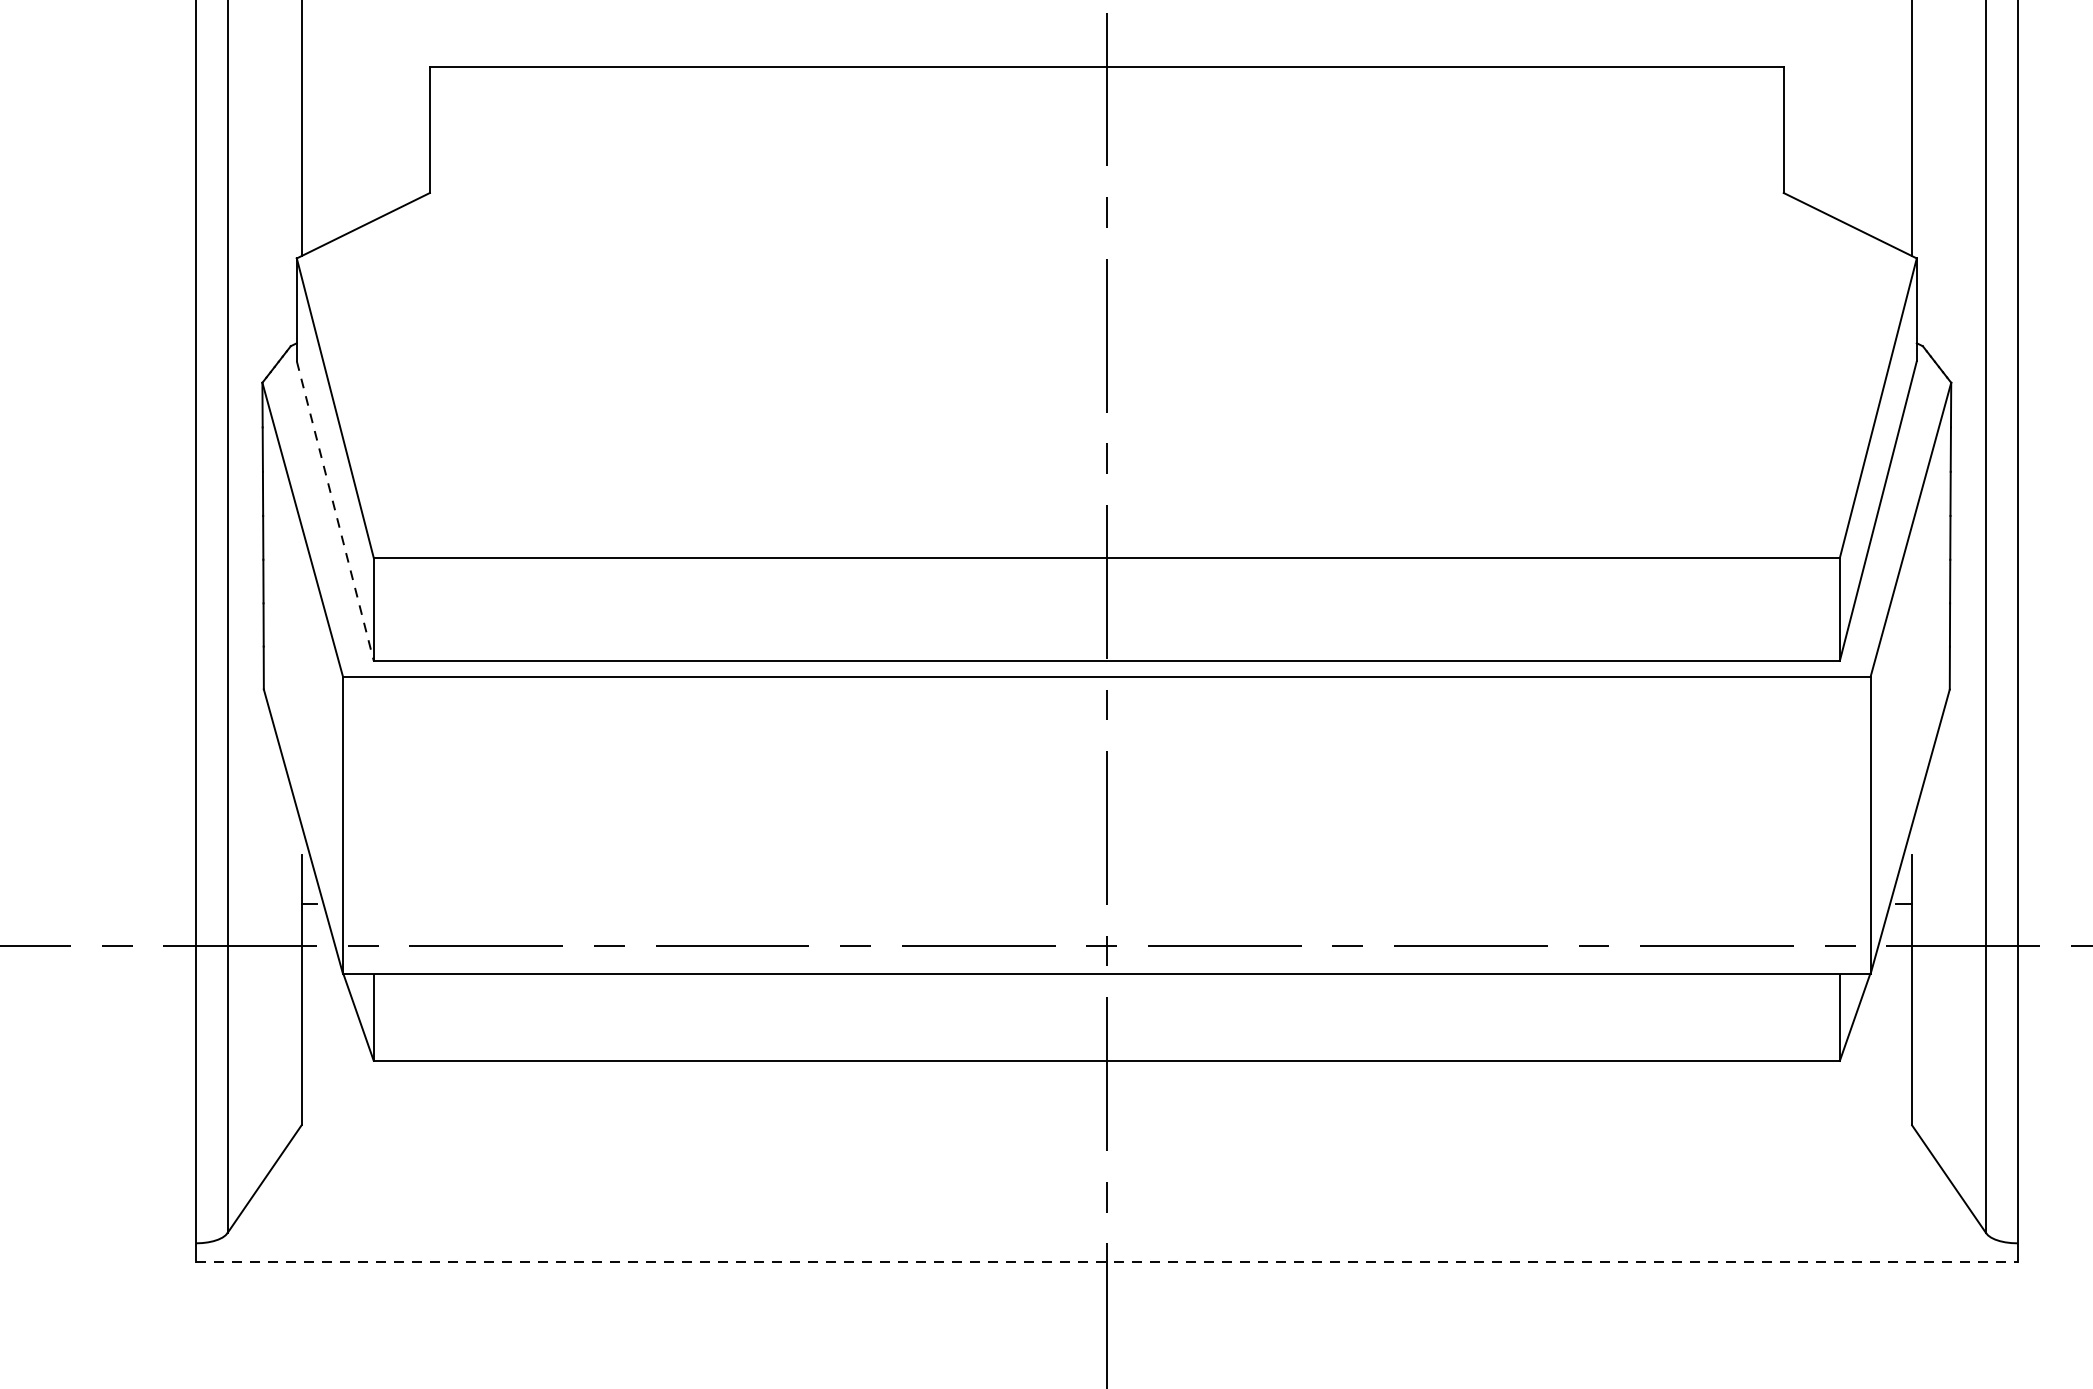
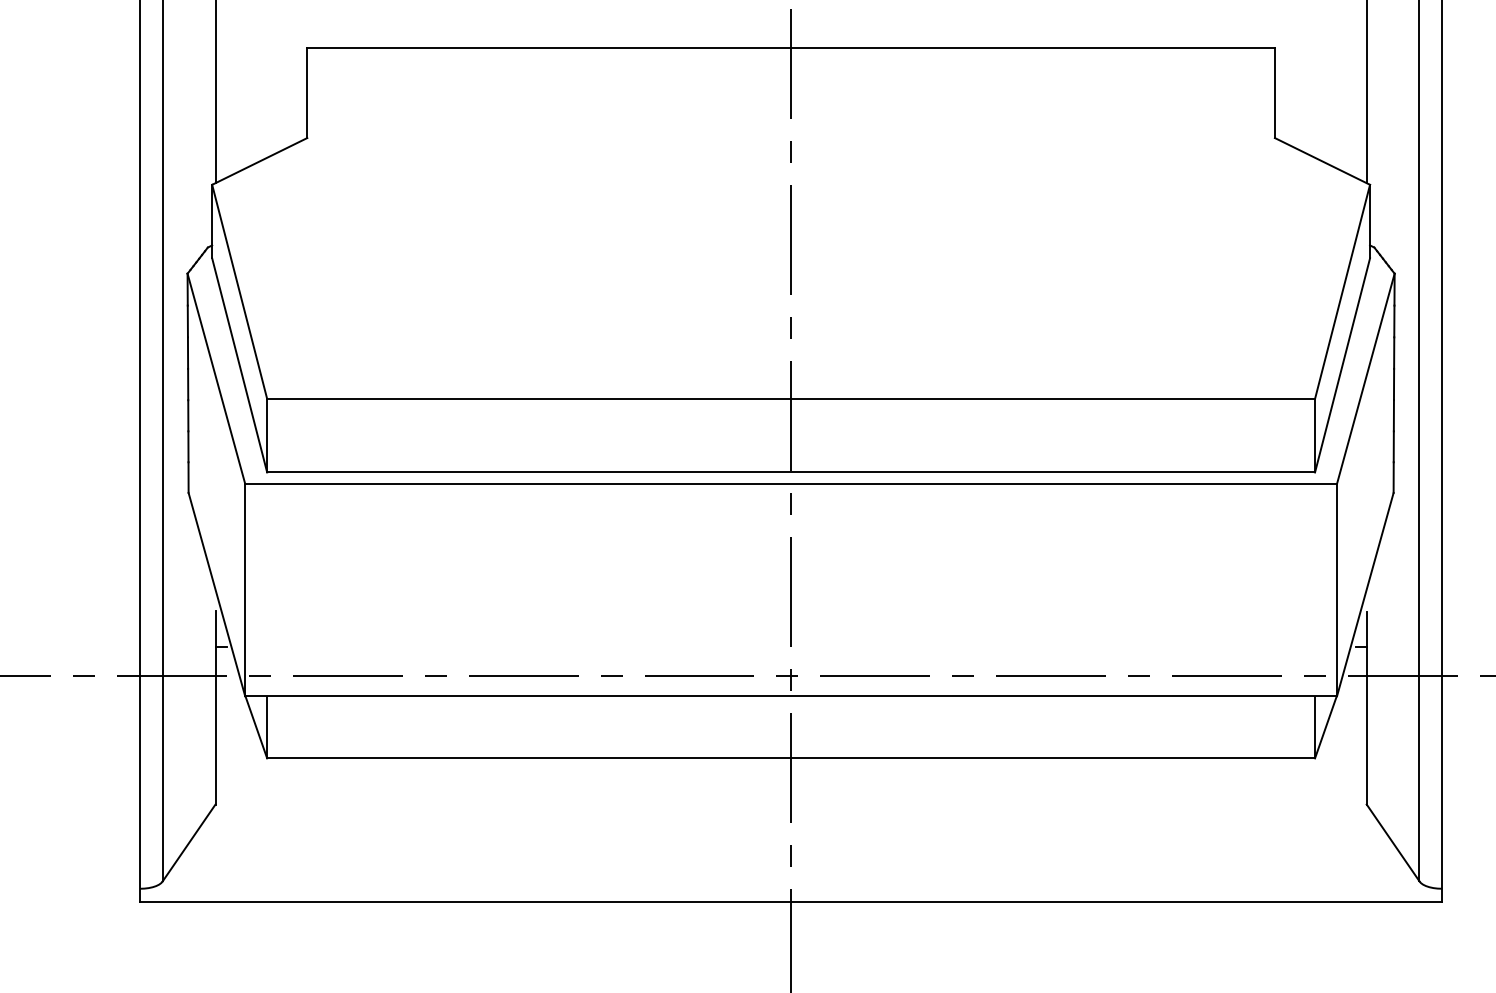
line: (335, 511) -> (239, 365), dashed -> solid
line: (1107, 1262) -> (791, 902), dashed -> solid

